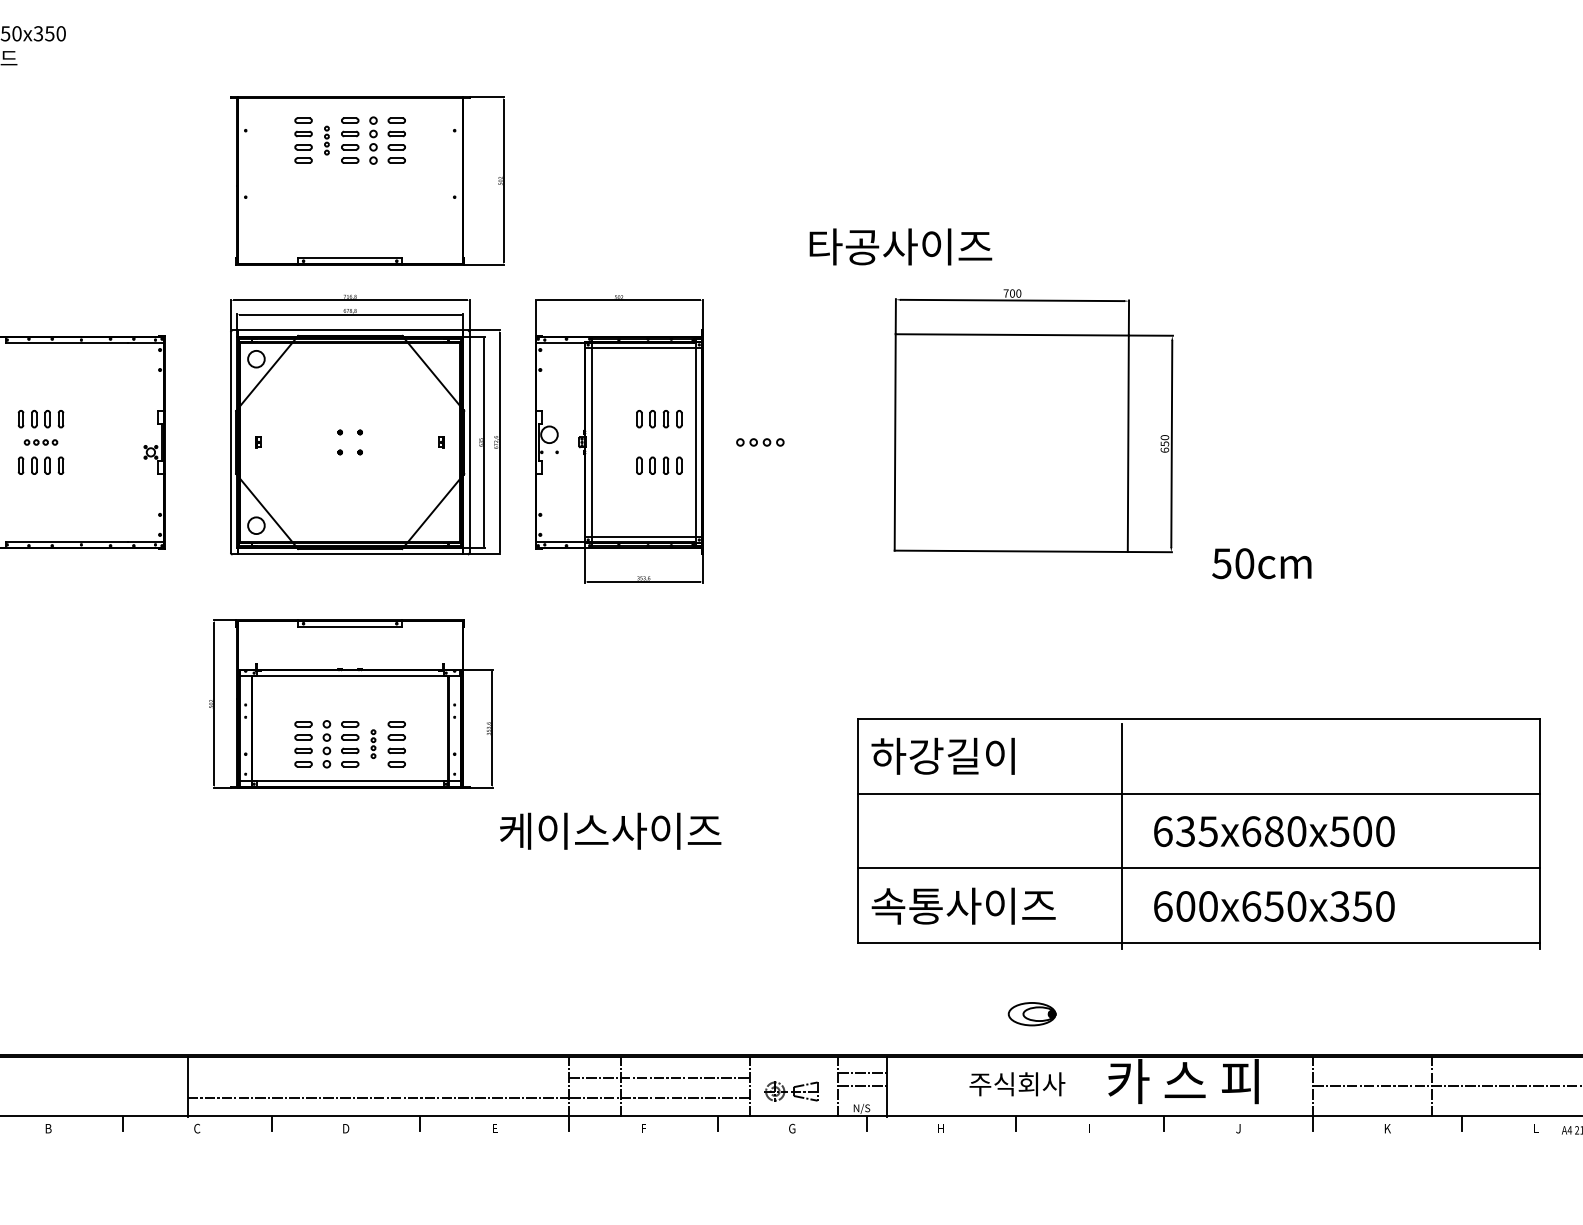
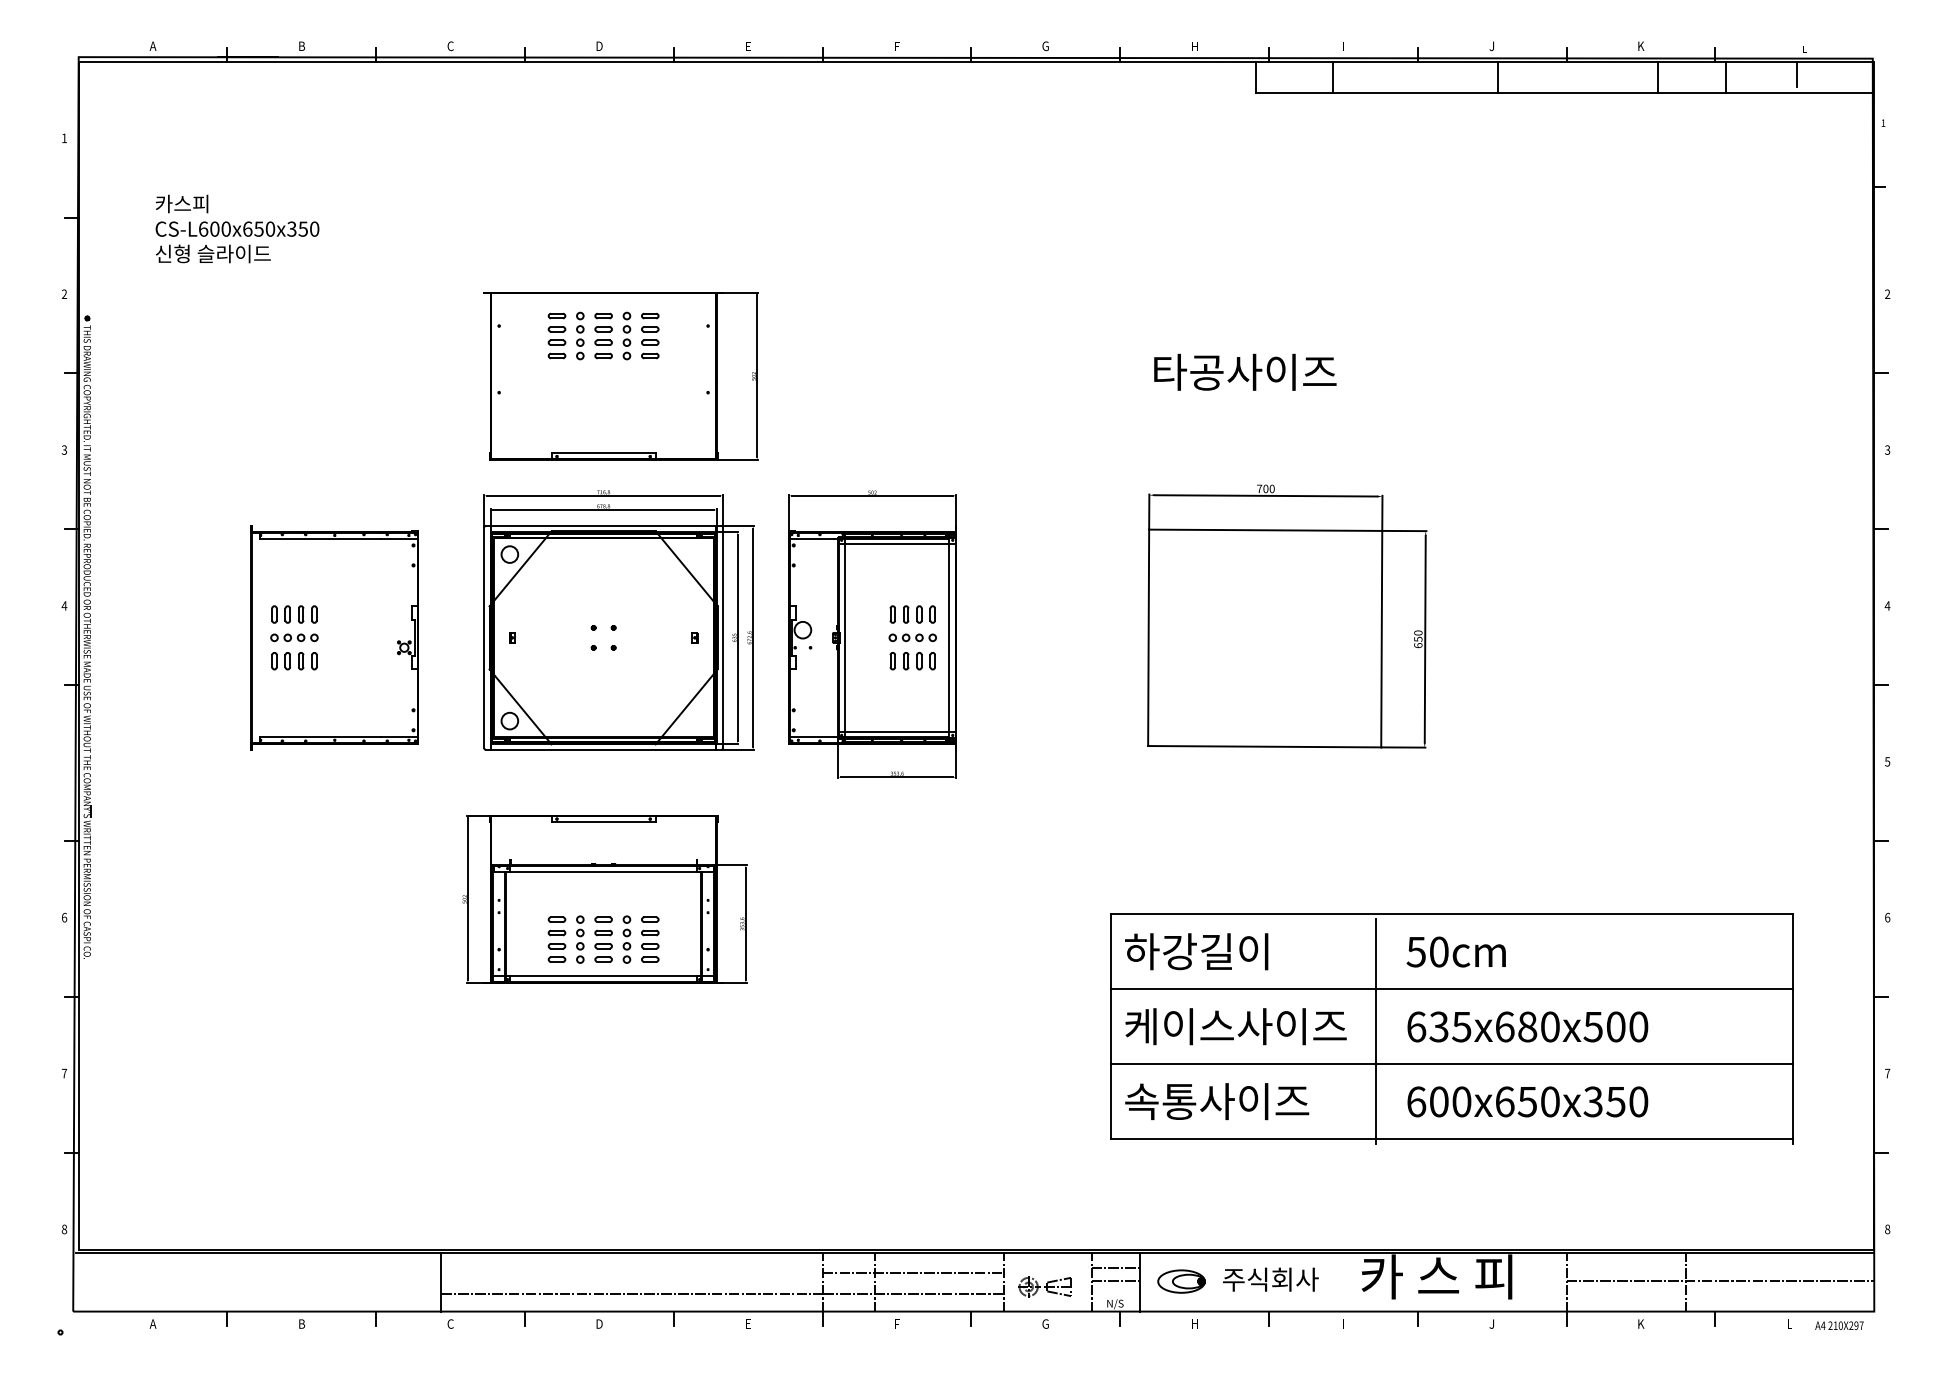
part: (327, 140) -> (580, 335), size x1.67
text: (901, 246) -> (1245, 371), moved
part: (41, 442) -> (294, 637), size x1.43
part: (760, 442) -> (912, 637), moved
text: (1261, 563) -> (1455, 951), moved
part: (373, 744) -> (626, 939), size x1.67
text: (610, 831) -> (1235, 1026), moved
part: (1032, 1014) -> (1181, 1281), moved

